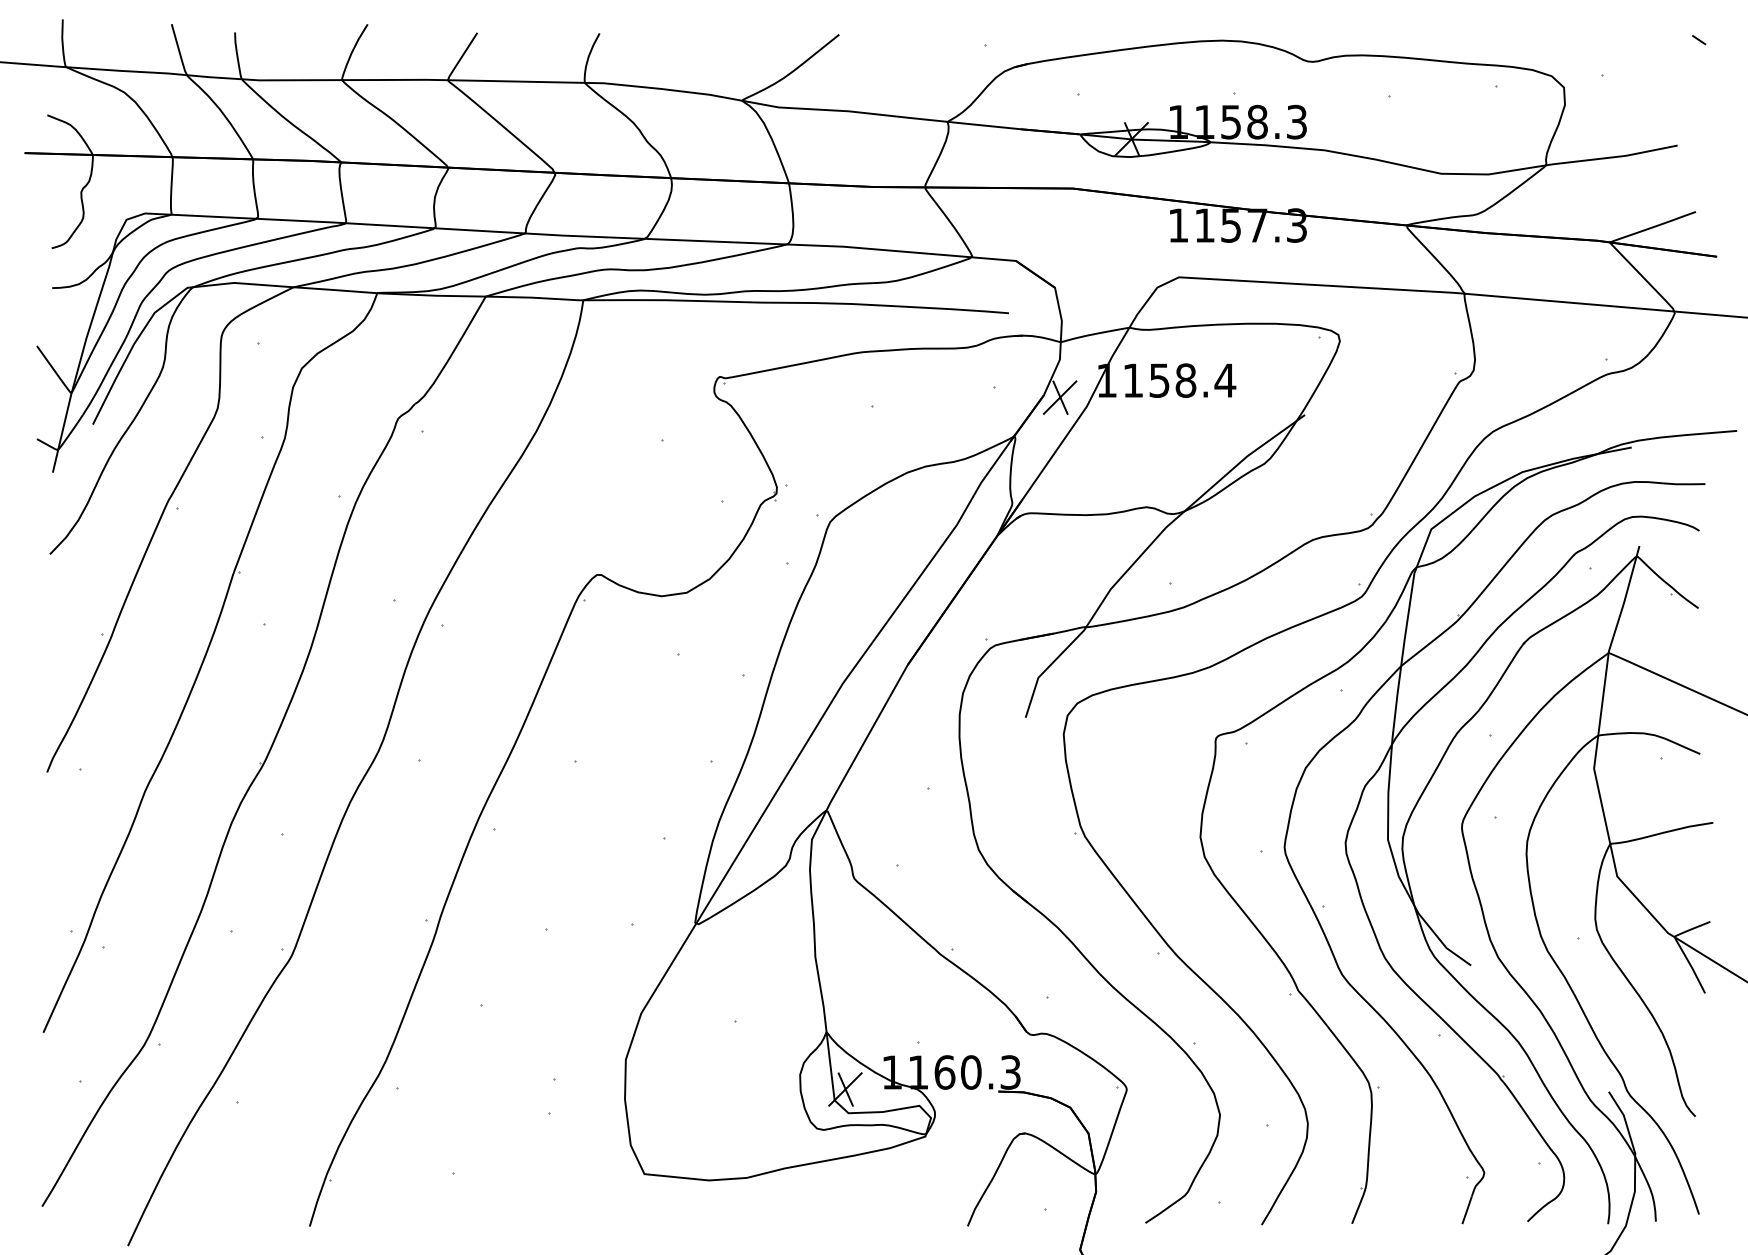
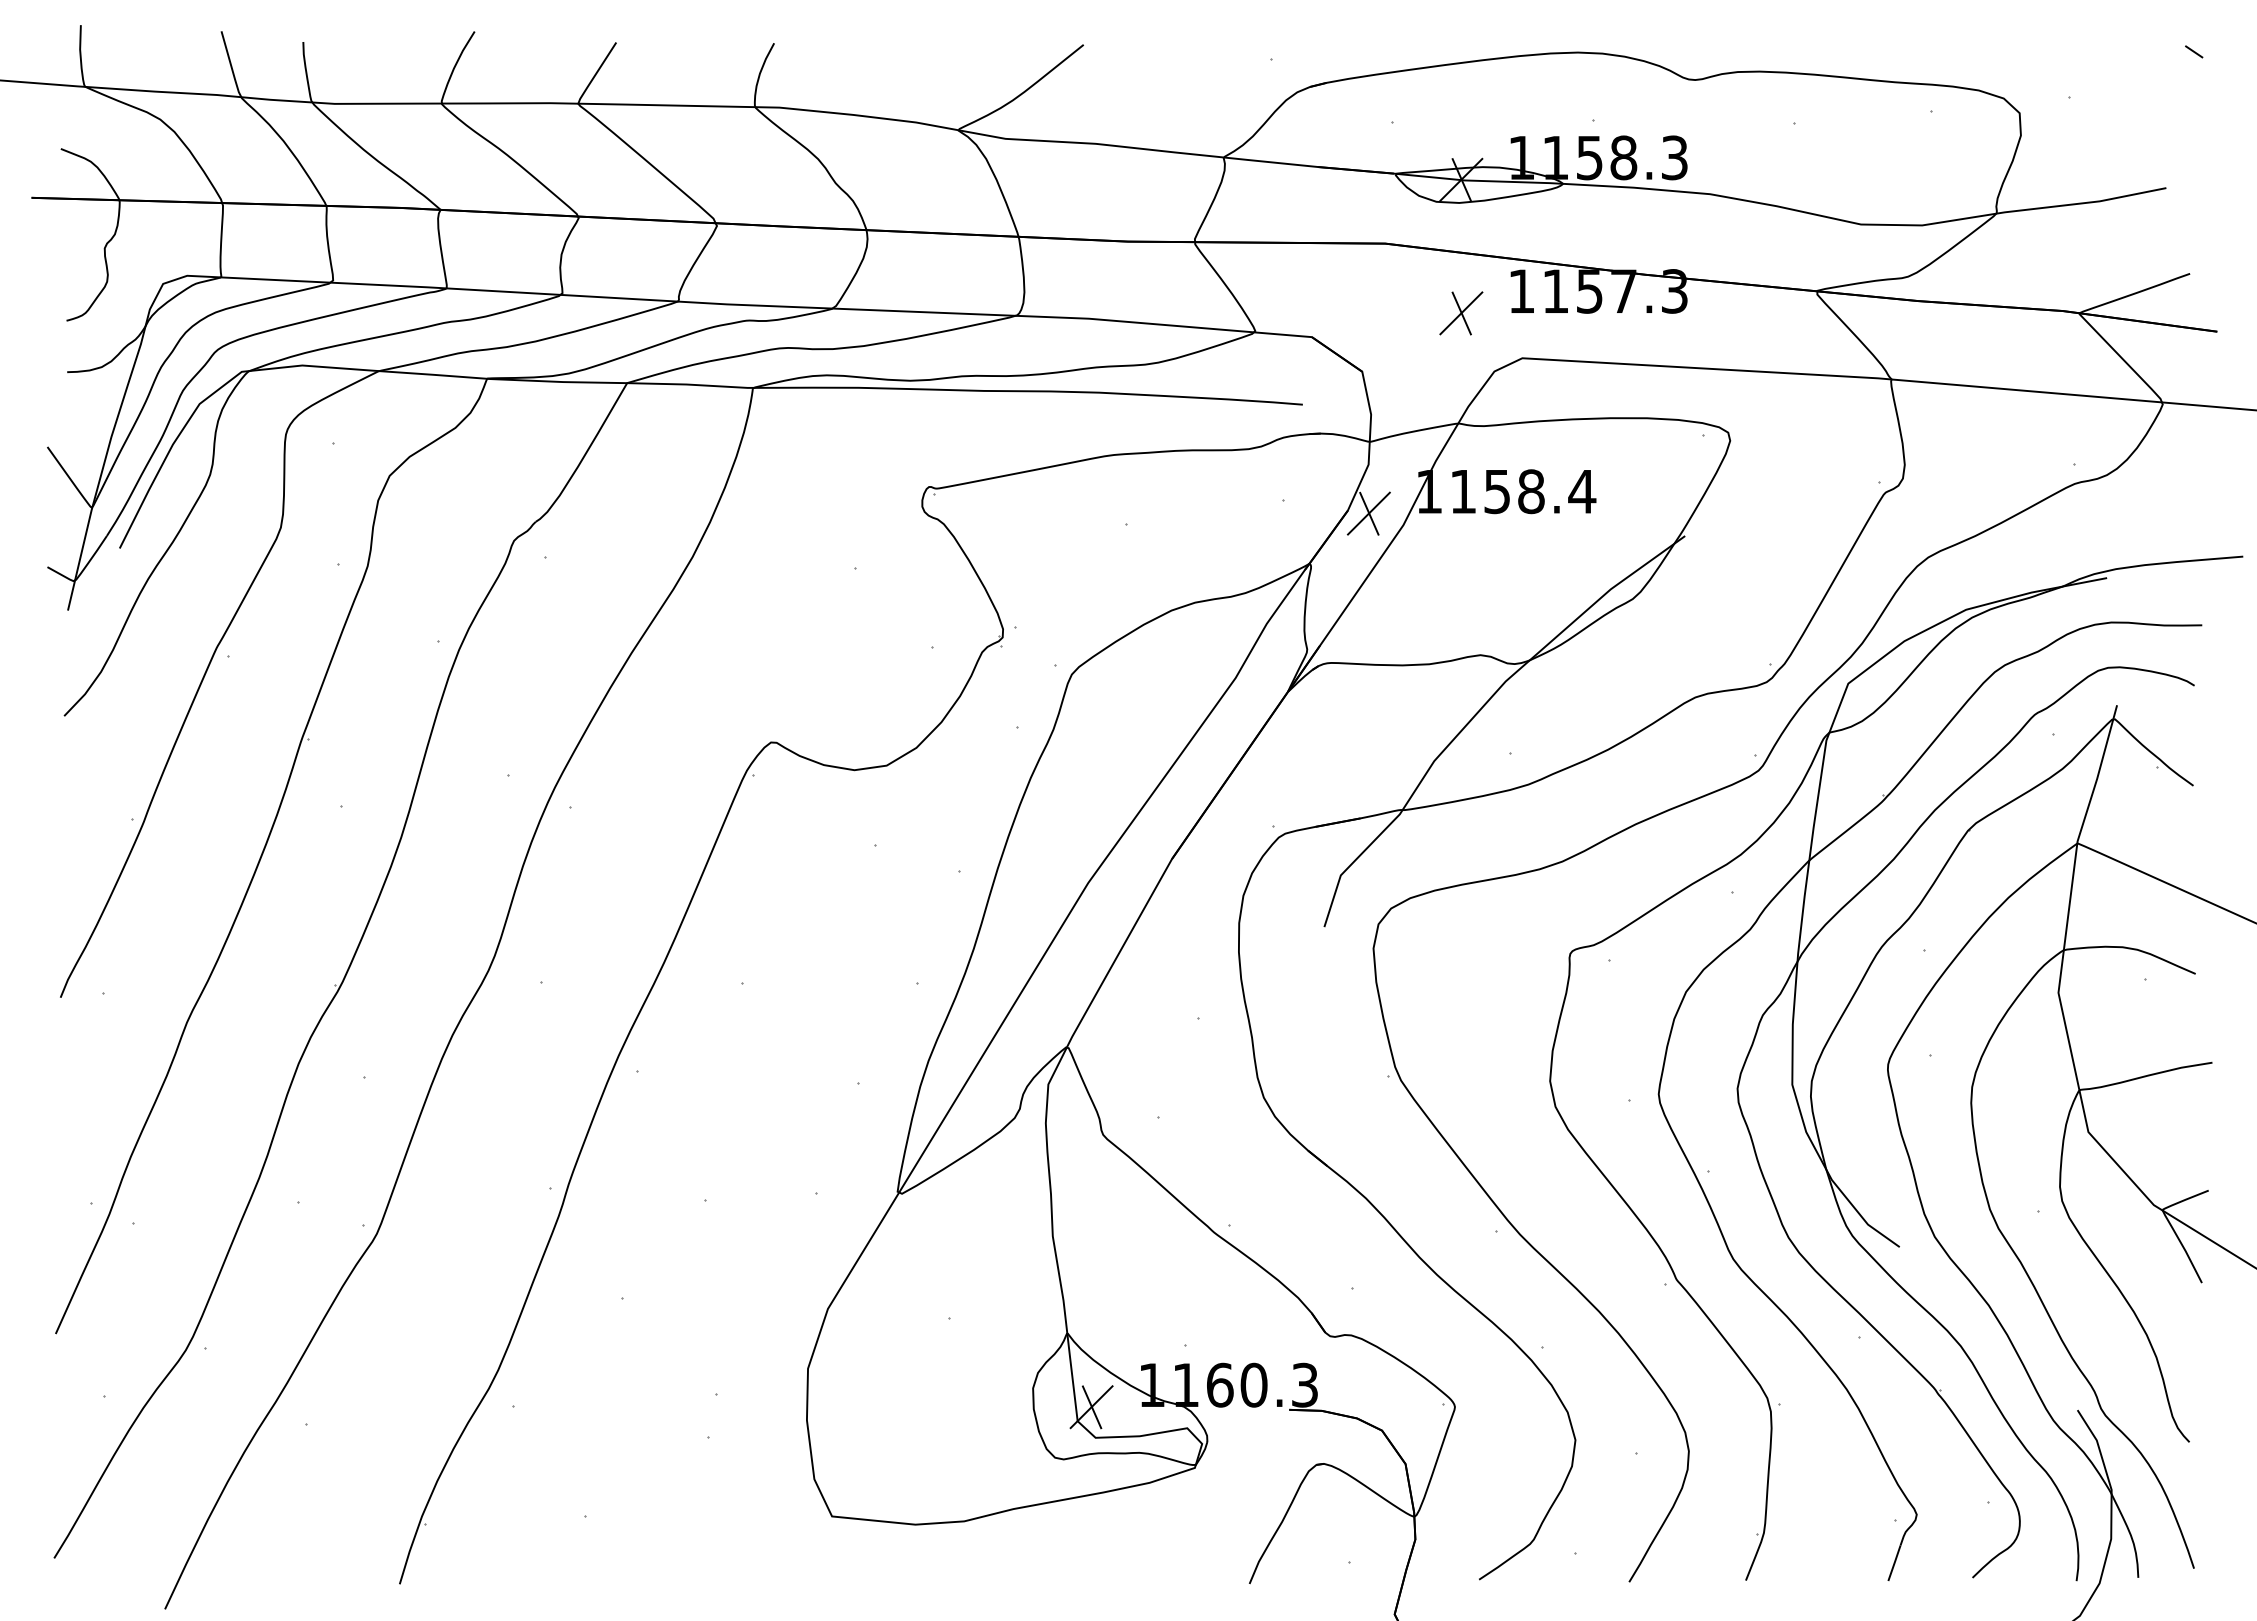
part: (1131, 242) -> (1461, 313), added

